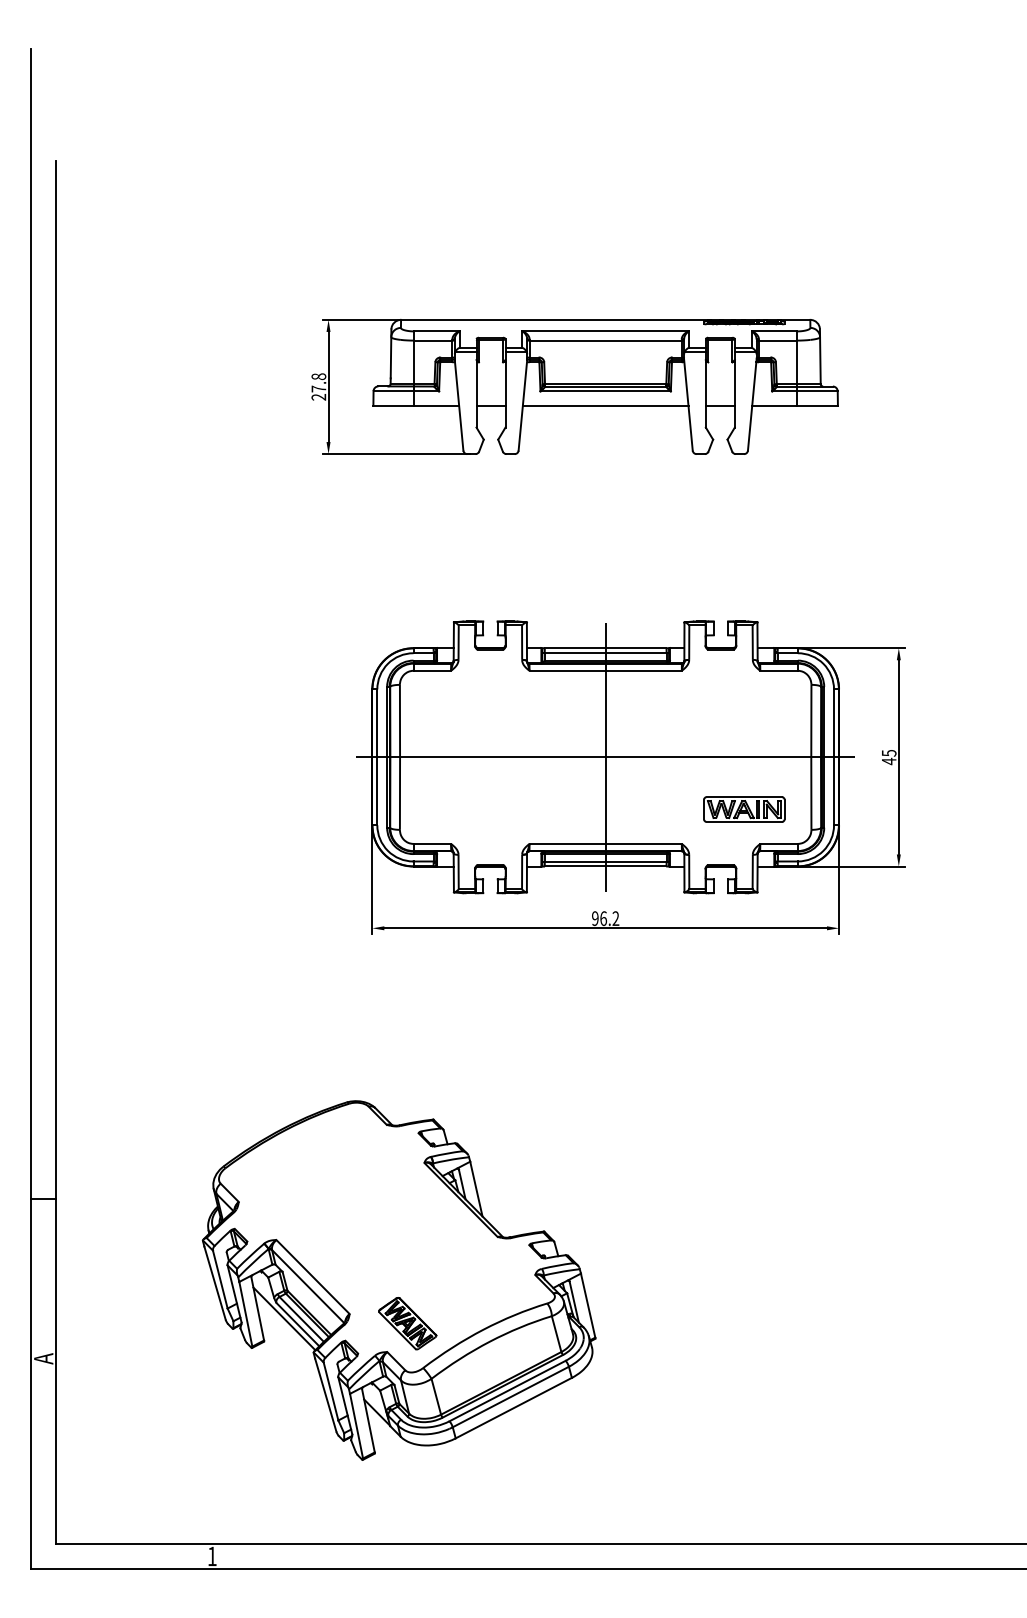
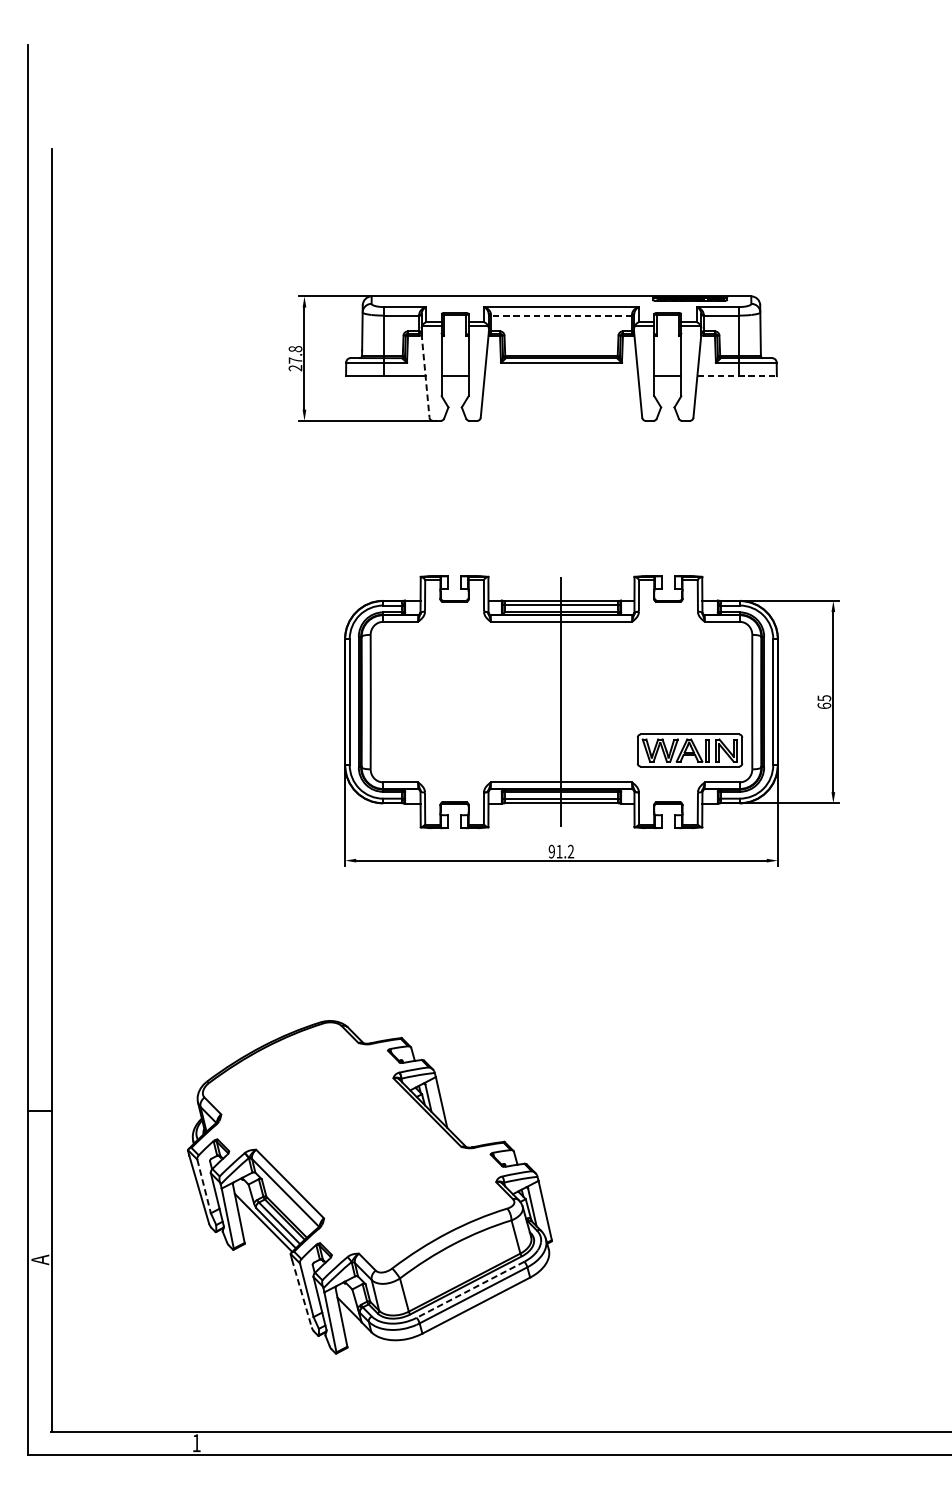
line: (605, 340) -> (561, 315), solid -> dashed
line: (459, 405) -> (425, 375), solid -> dashed
line: (605, 405) -> (561, 375), removed
line: (795, 405) -> (737, 375), solid -> dashed
line: (605, 757) -> (561, 702), removed
text: (888, 761) -> (823, 705), 45 -> 65
part: (744, 809) -> (690, 750), size x1.4
text: (603, 918) -> (559, 851), 96.2 -> 91.2
line: (220, 1279) -> (204, 1186), solid -> dashed
part: (407, 1323) -> (377, 1227), removed
line: (507, 1391) -> (470, 1290), solid -> dashed
line: (325, 1395) -> (301, 1293), solid -> dashed

